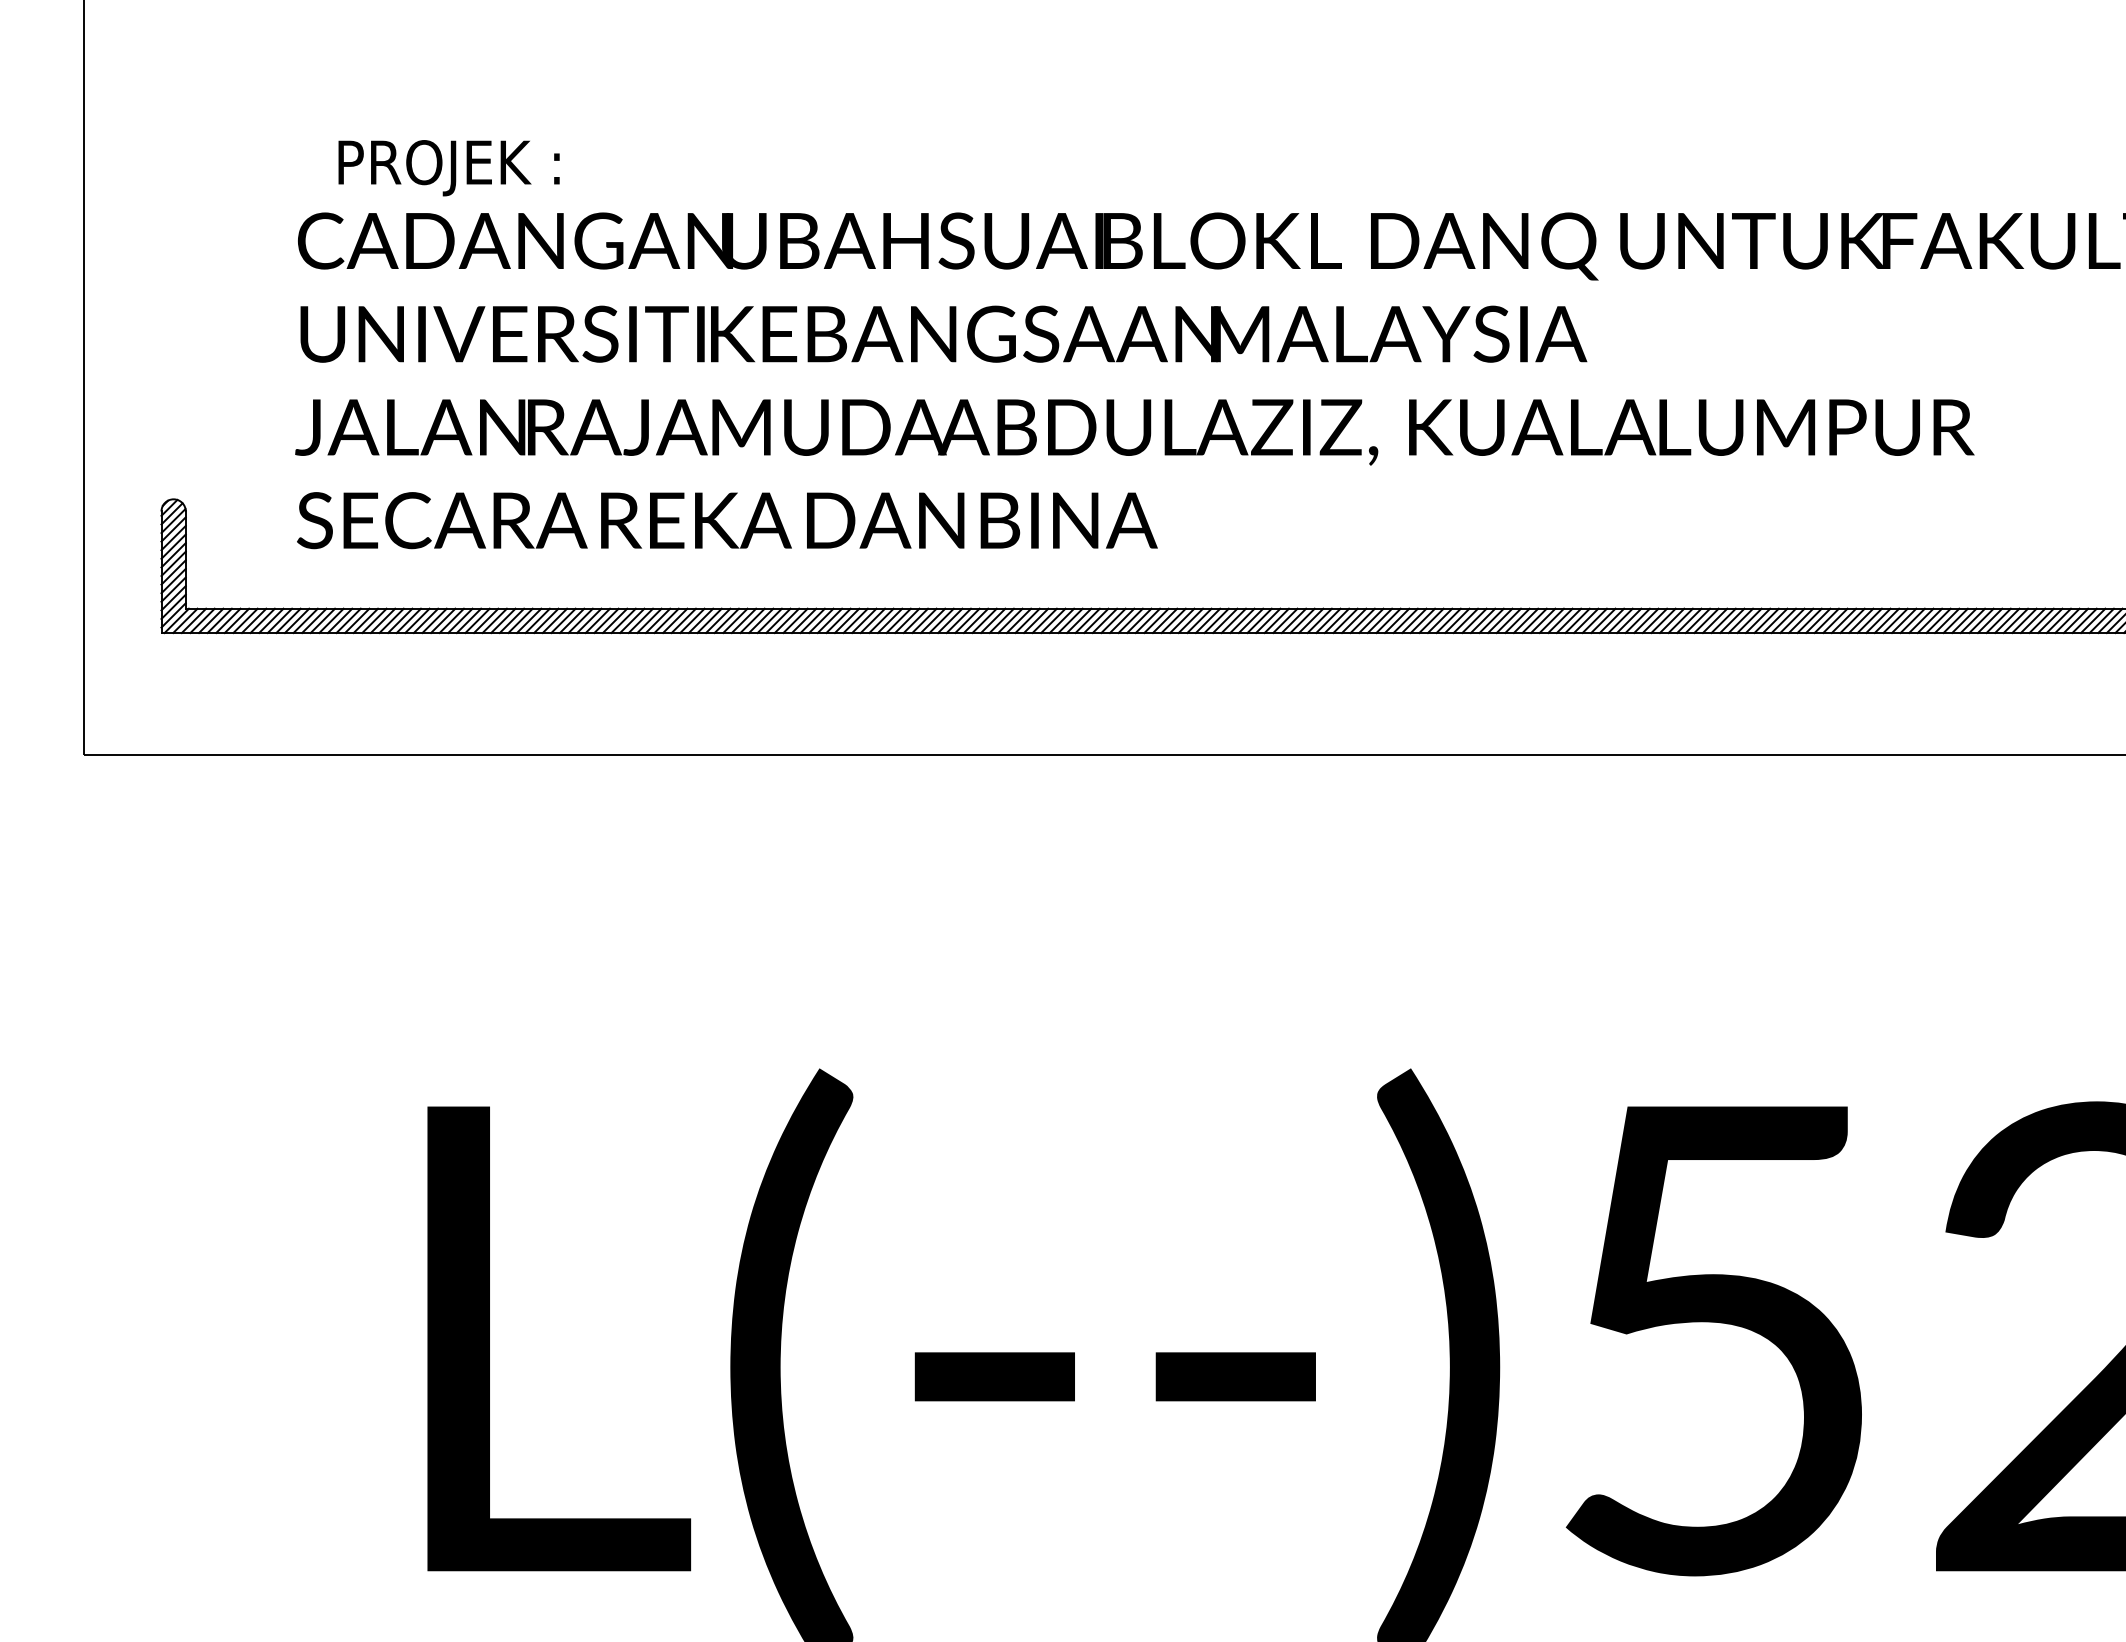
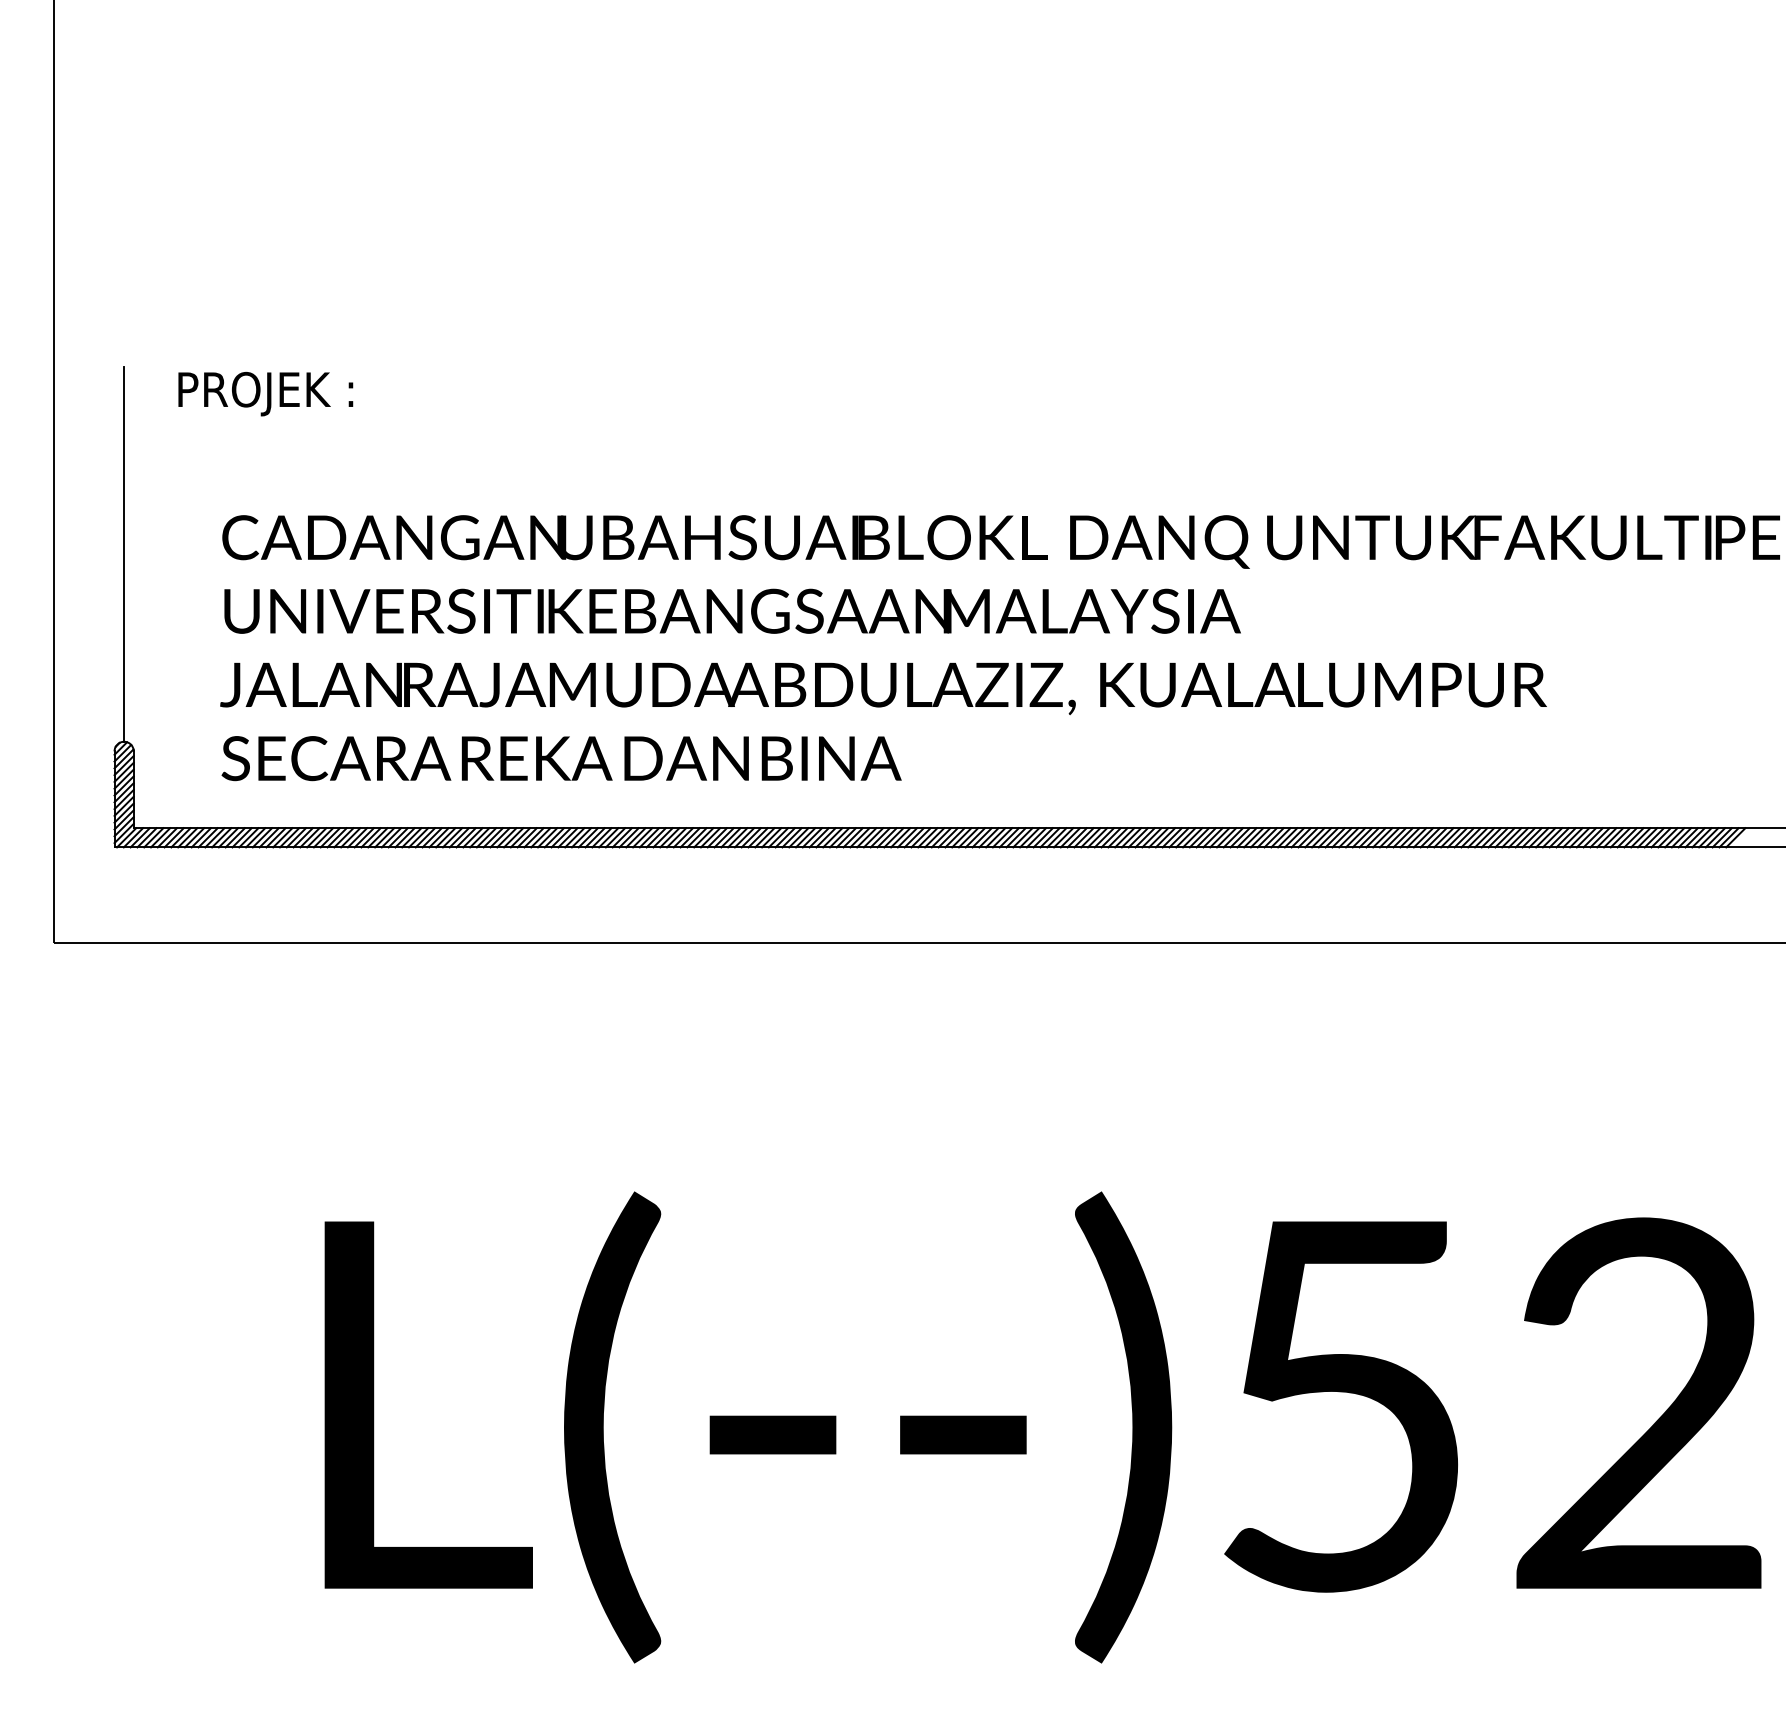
text: (448, 167) -> (265, 393), moved
line: (174, 262) -> (124, 554), added

